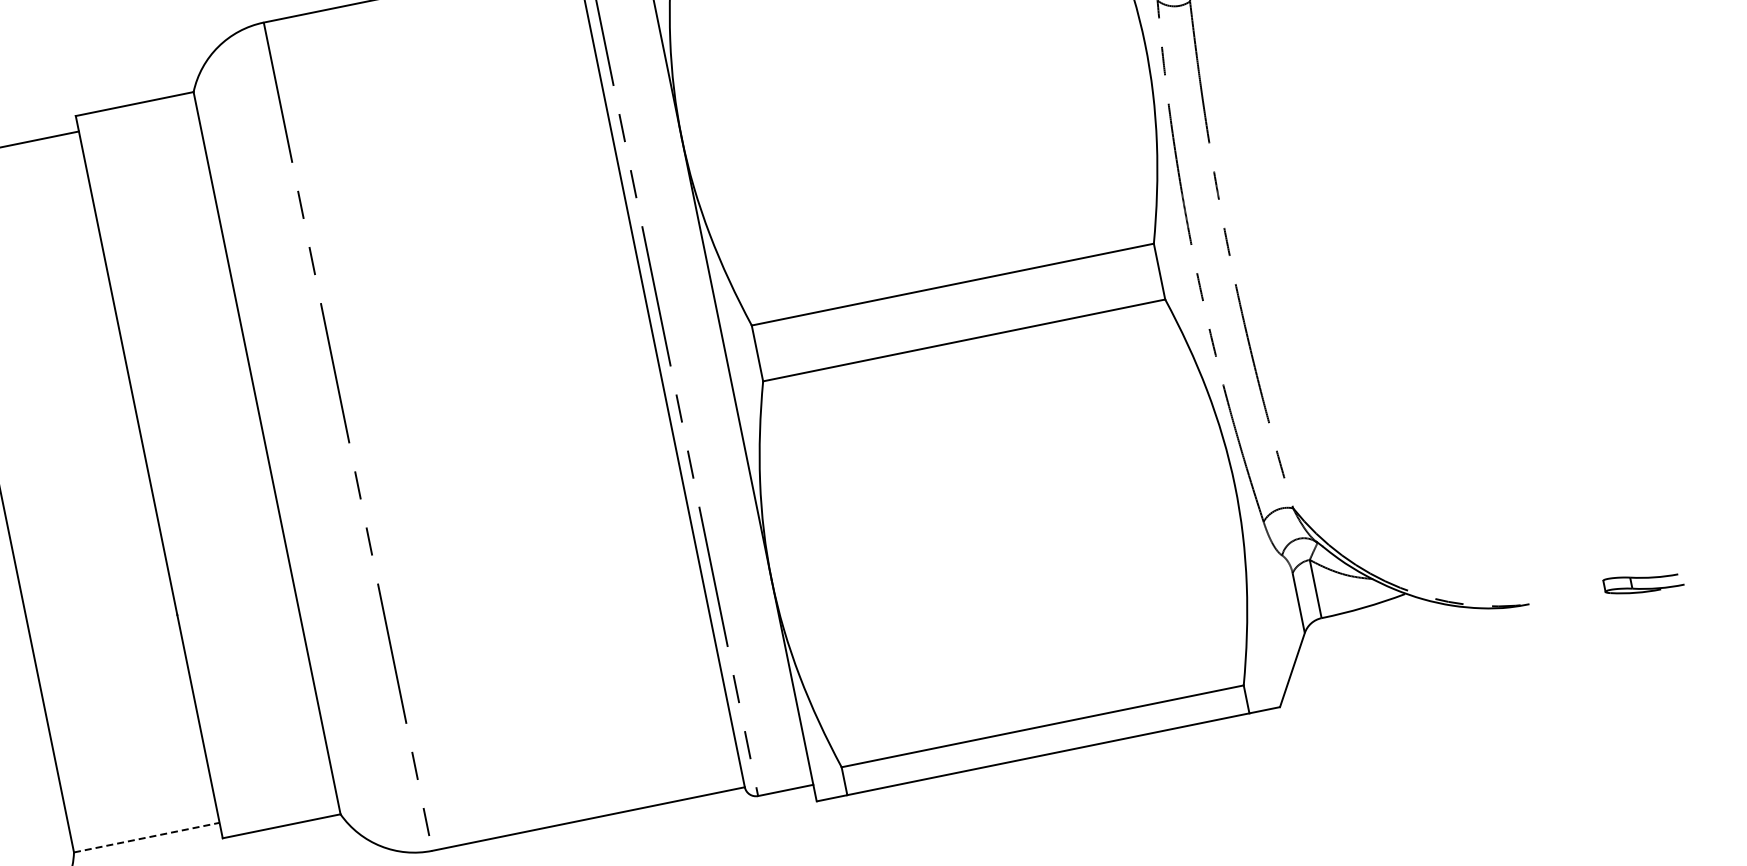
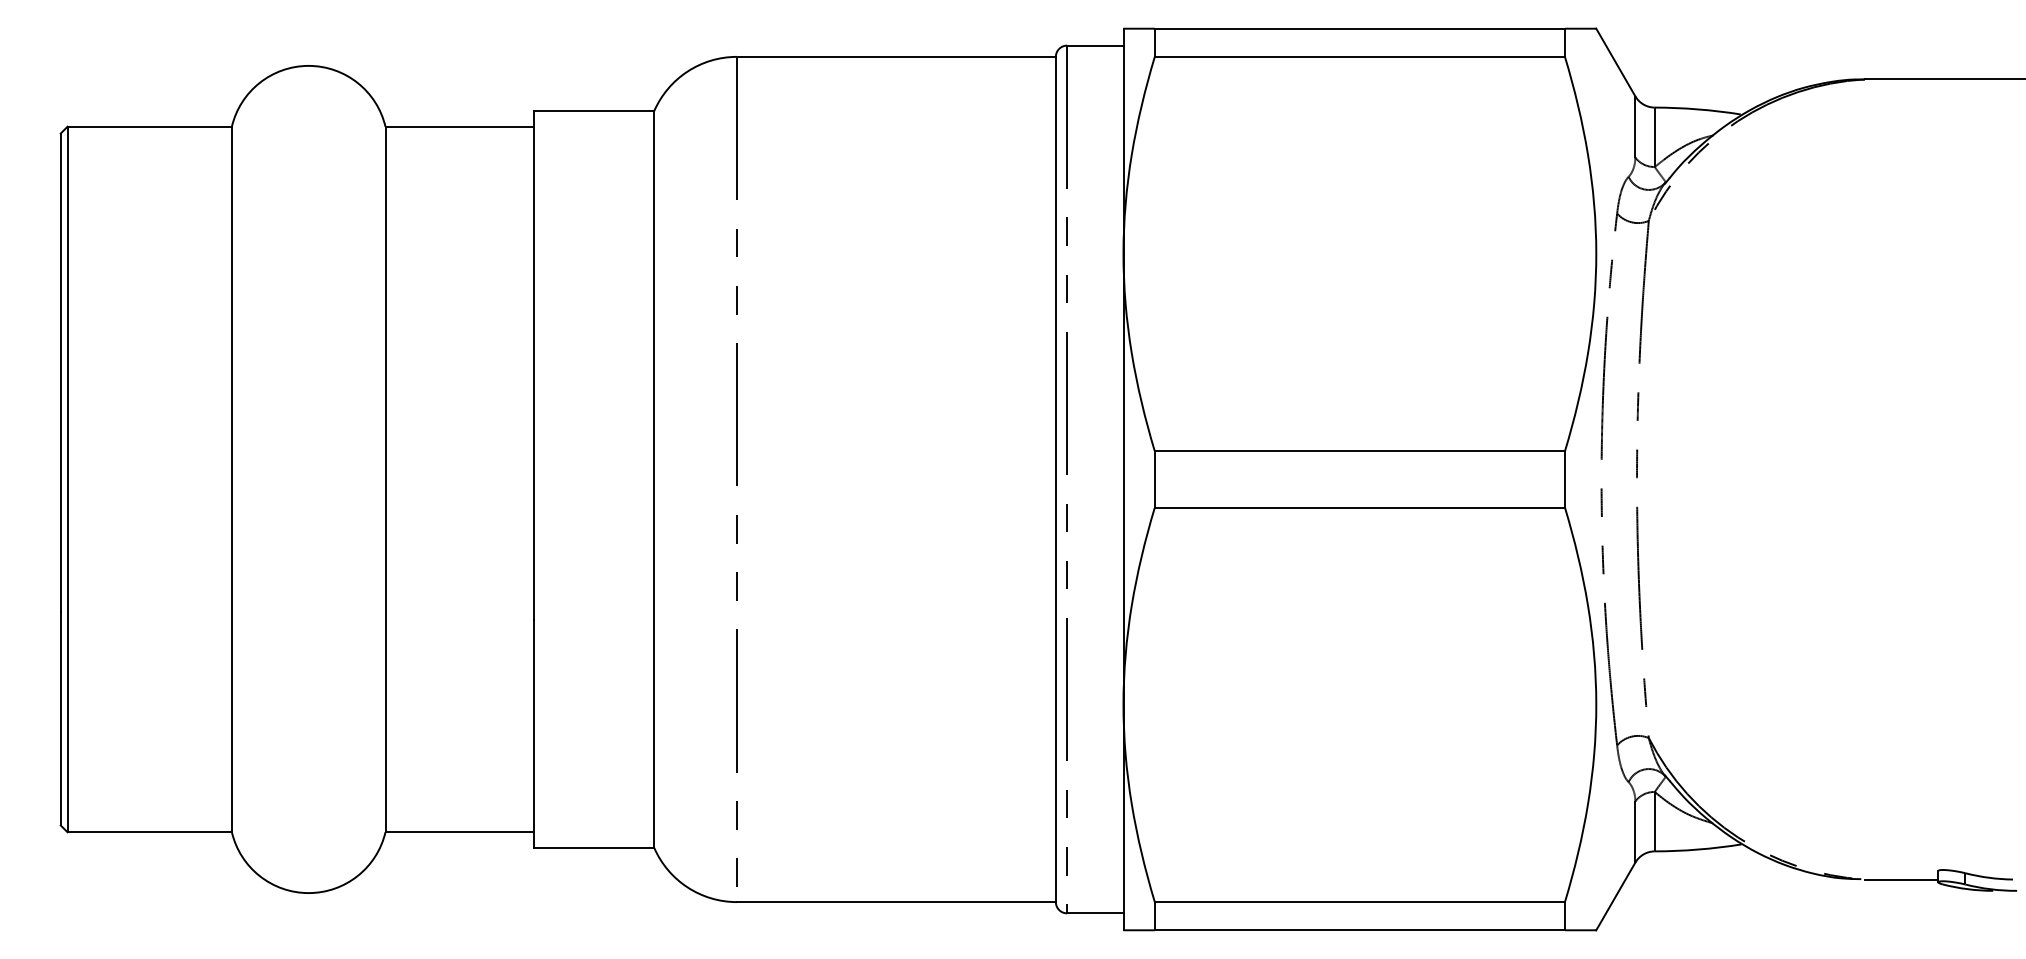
line: (1568, 596) -> (1901, 879), added
line: (147, 837) -> (460, 832), dashed -> solid

